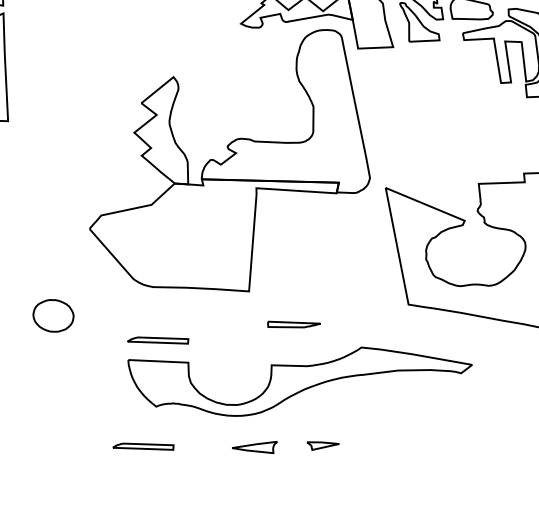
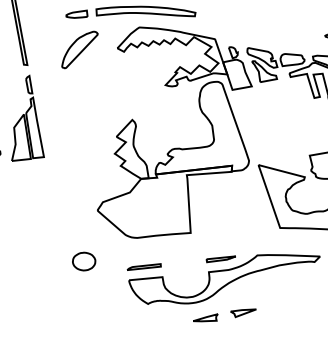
part: (292, 325) -> (220, 259), moved
part: (142, 445) -> (143, 326), removed
part: (322, 446) -> (243, 313), size x1.43

